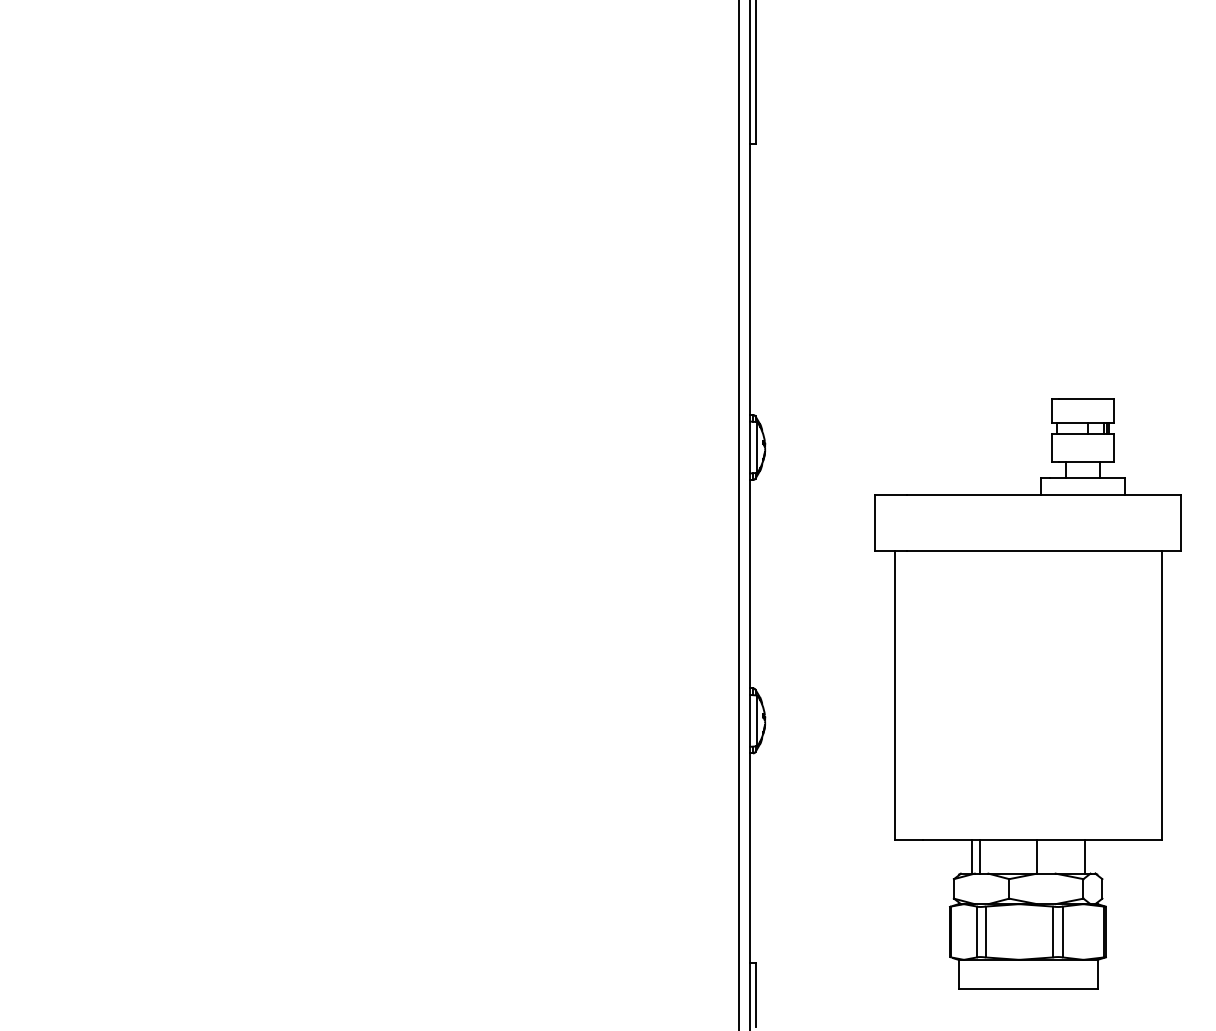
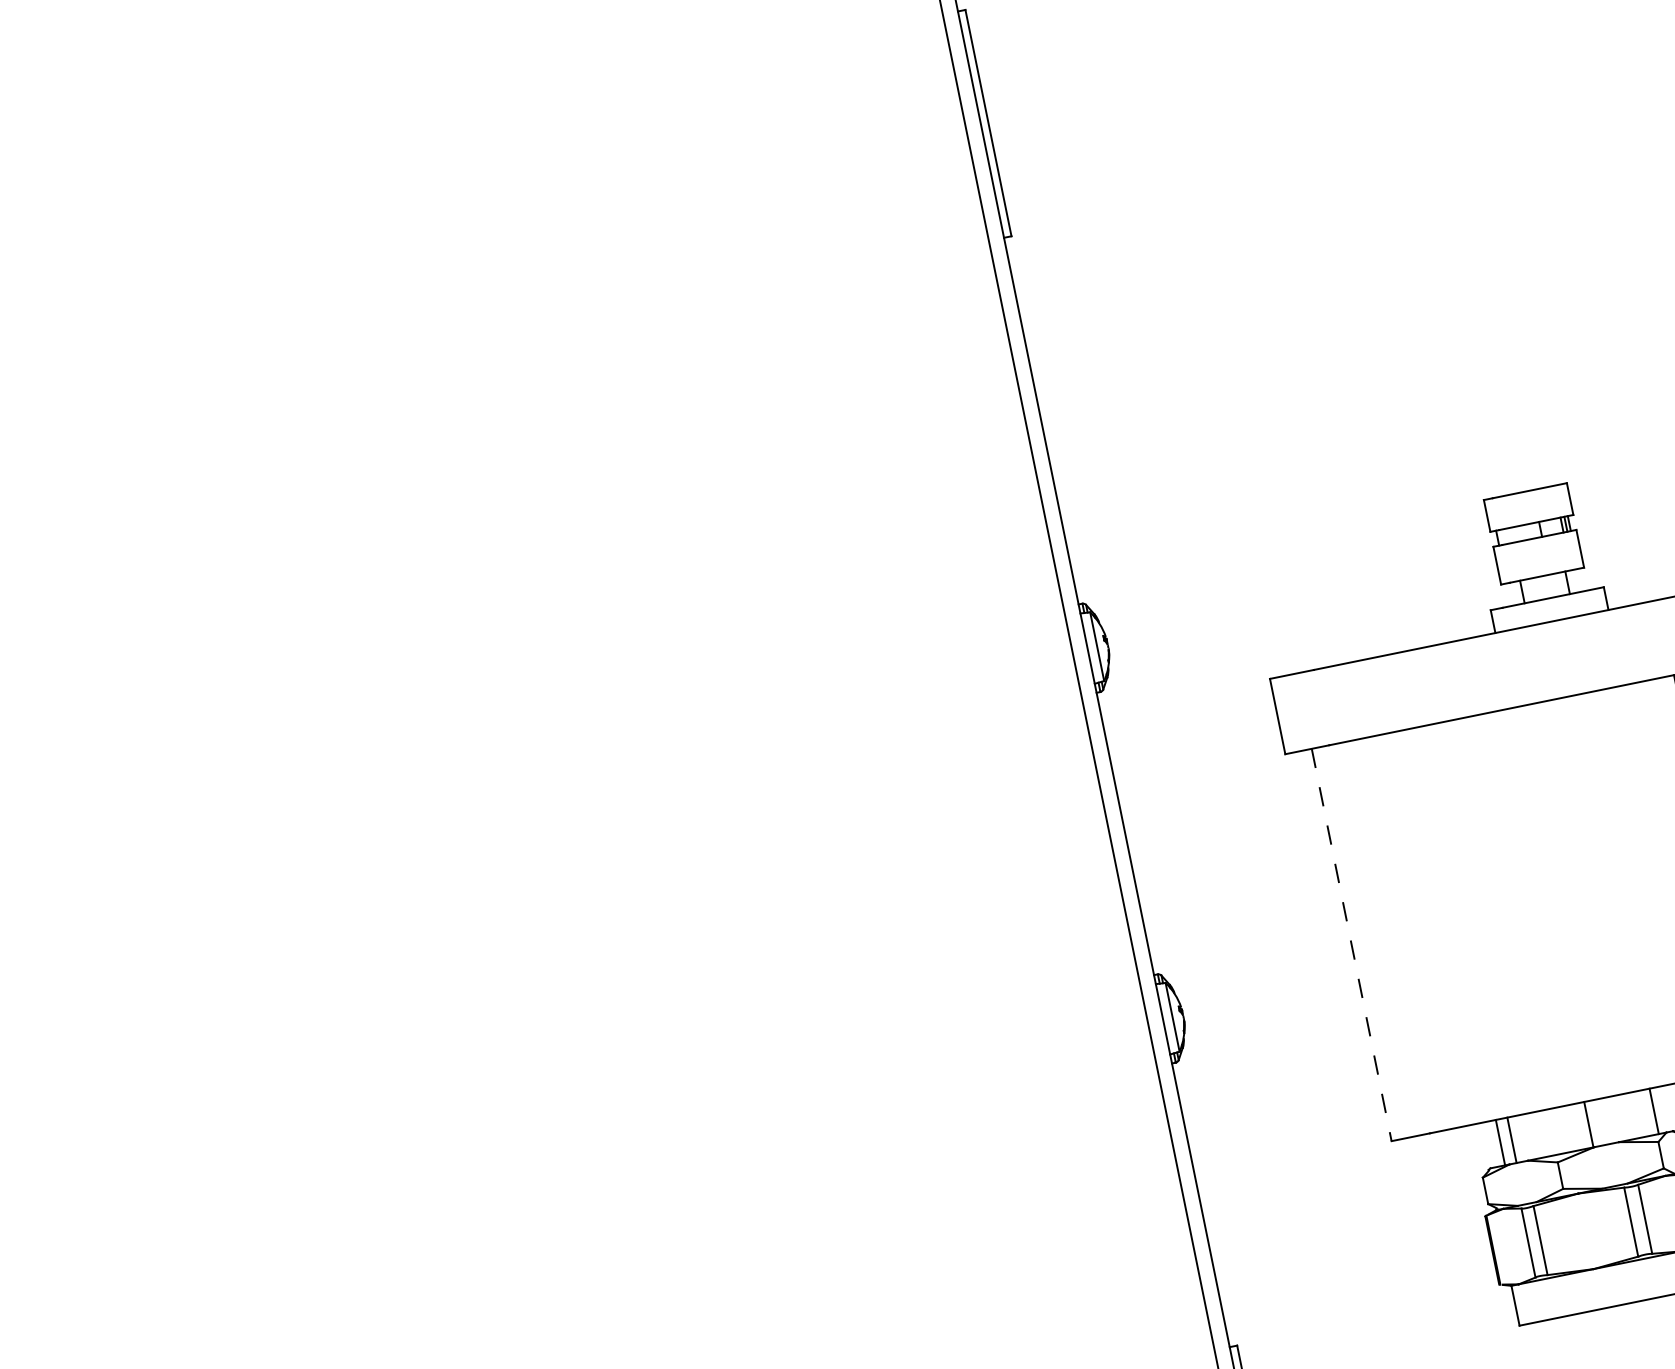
line: (894, 695) -> (1351, 945), solid -> dashed

